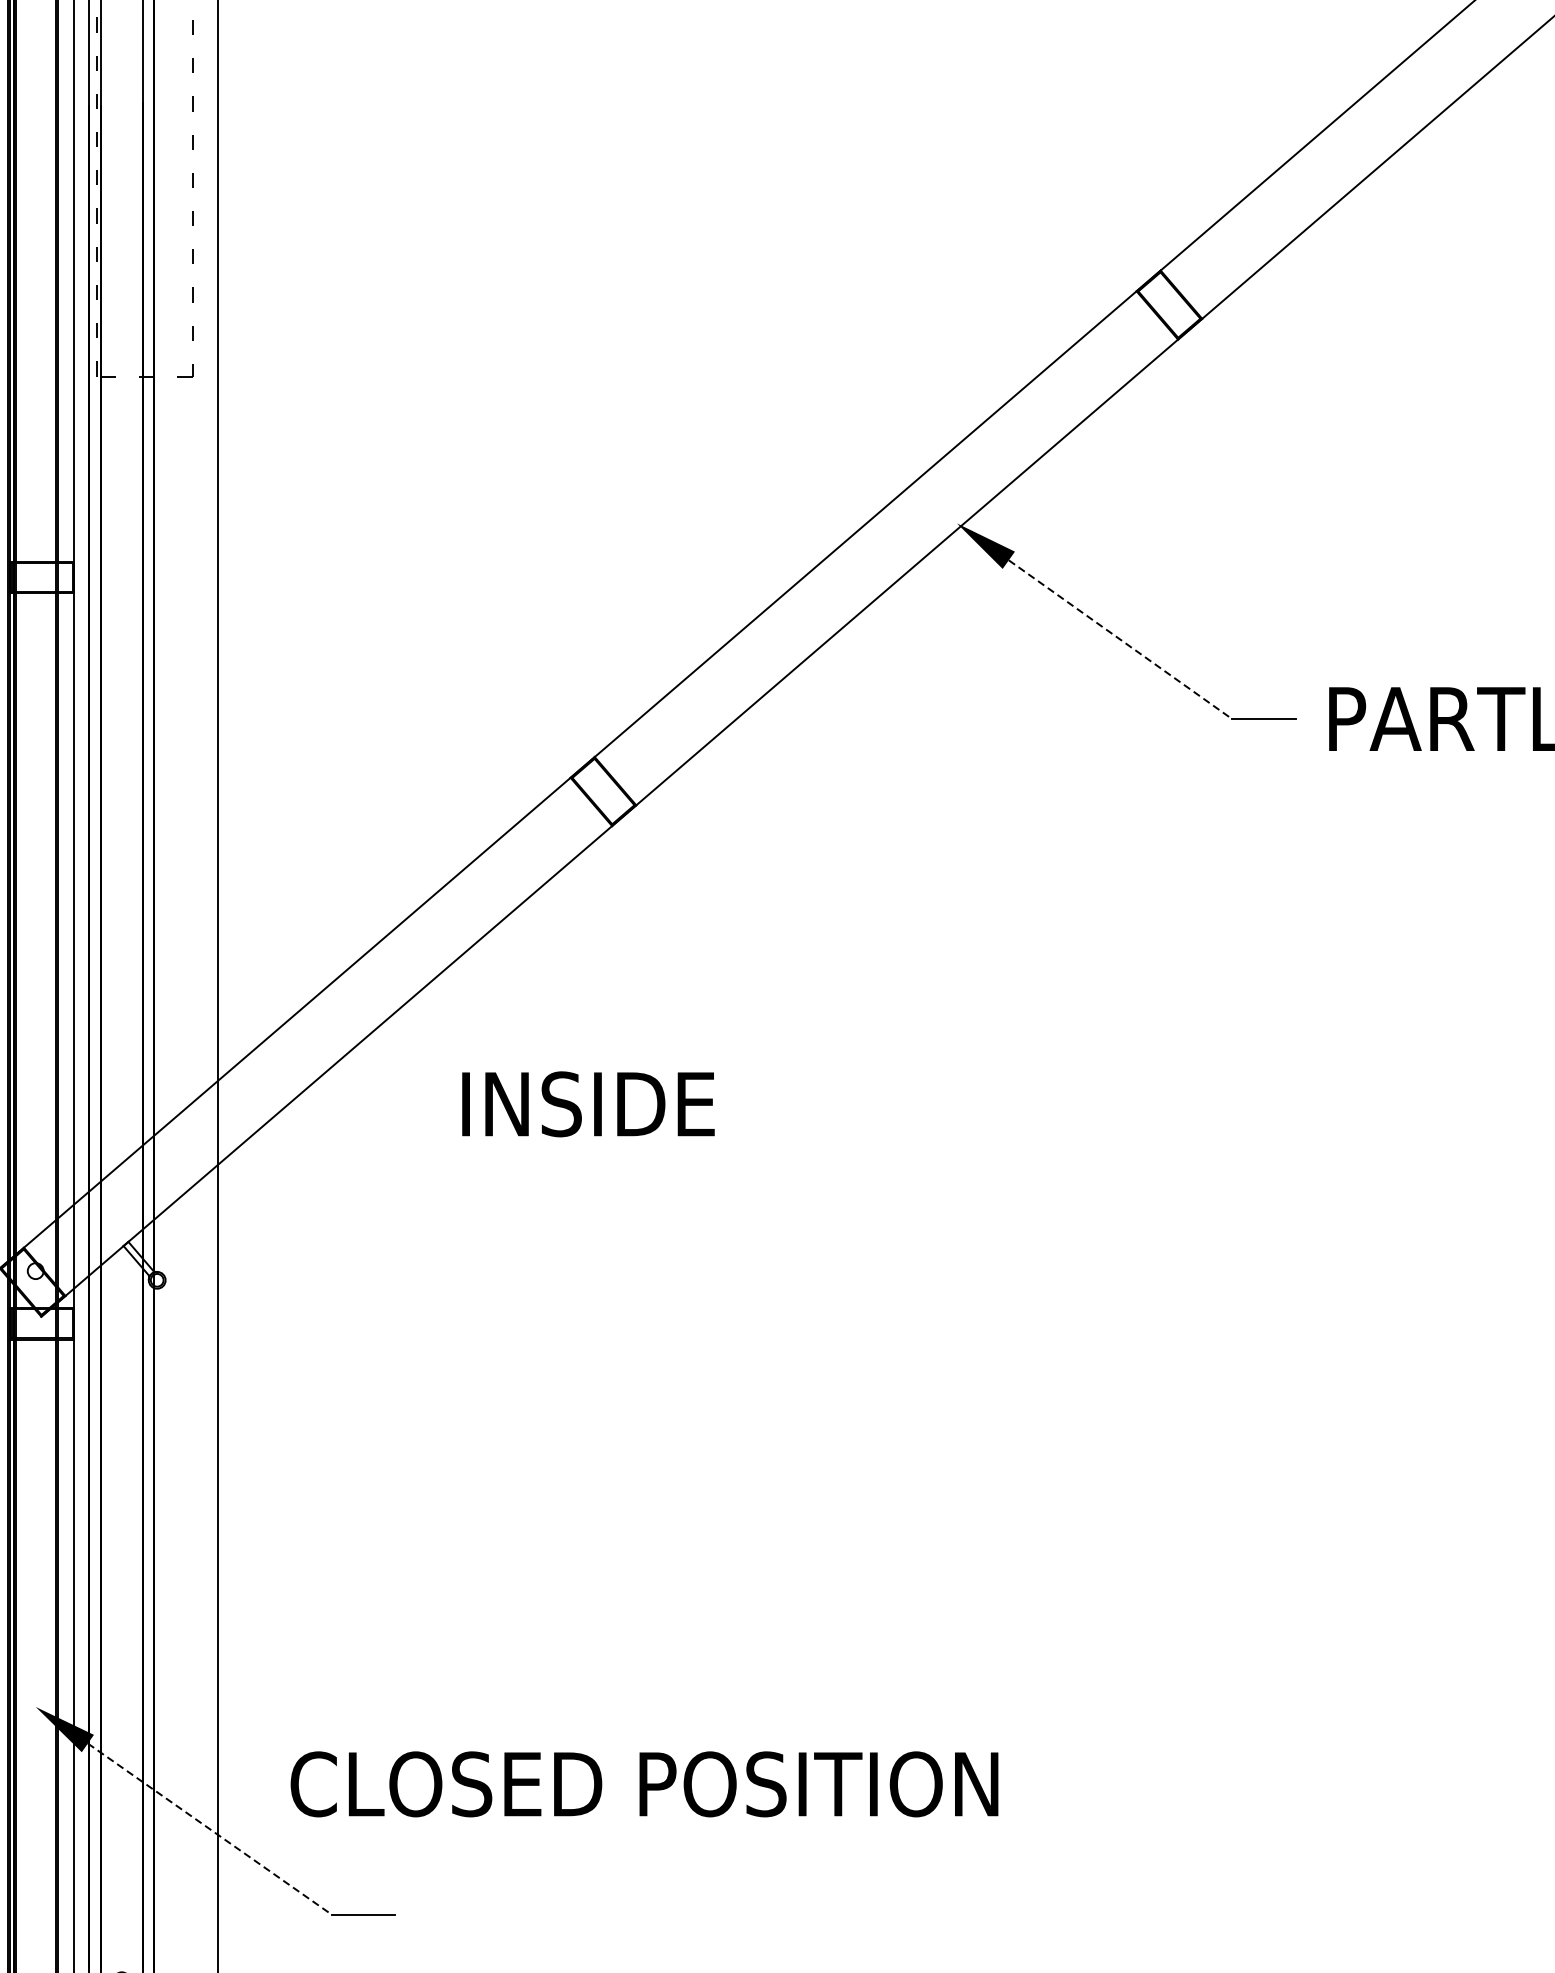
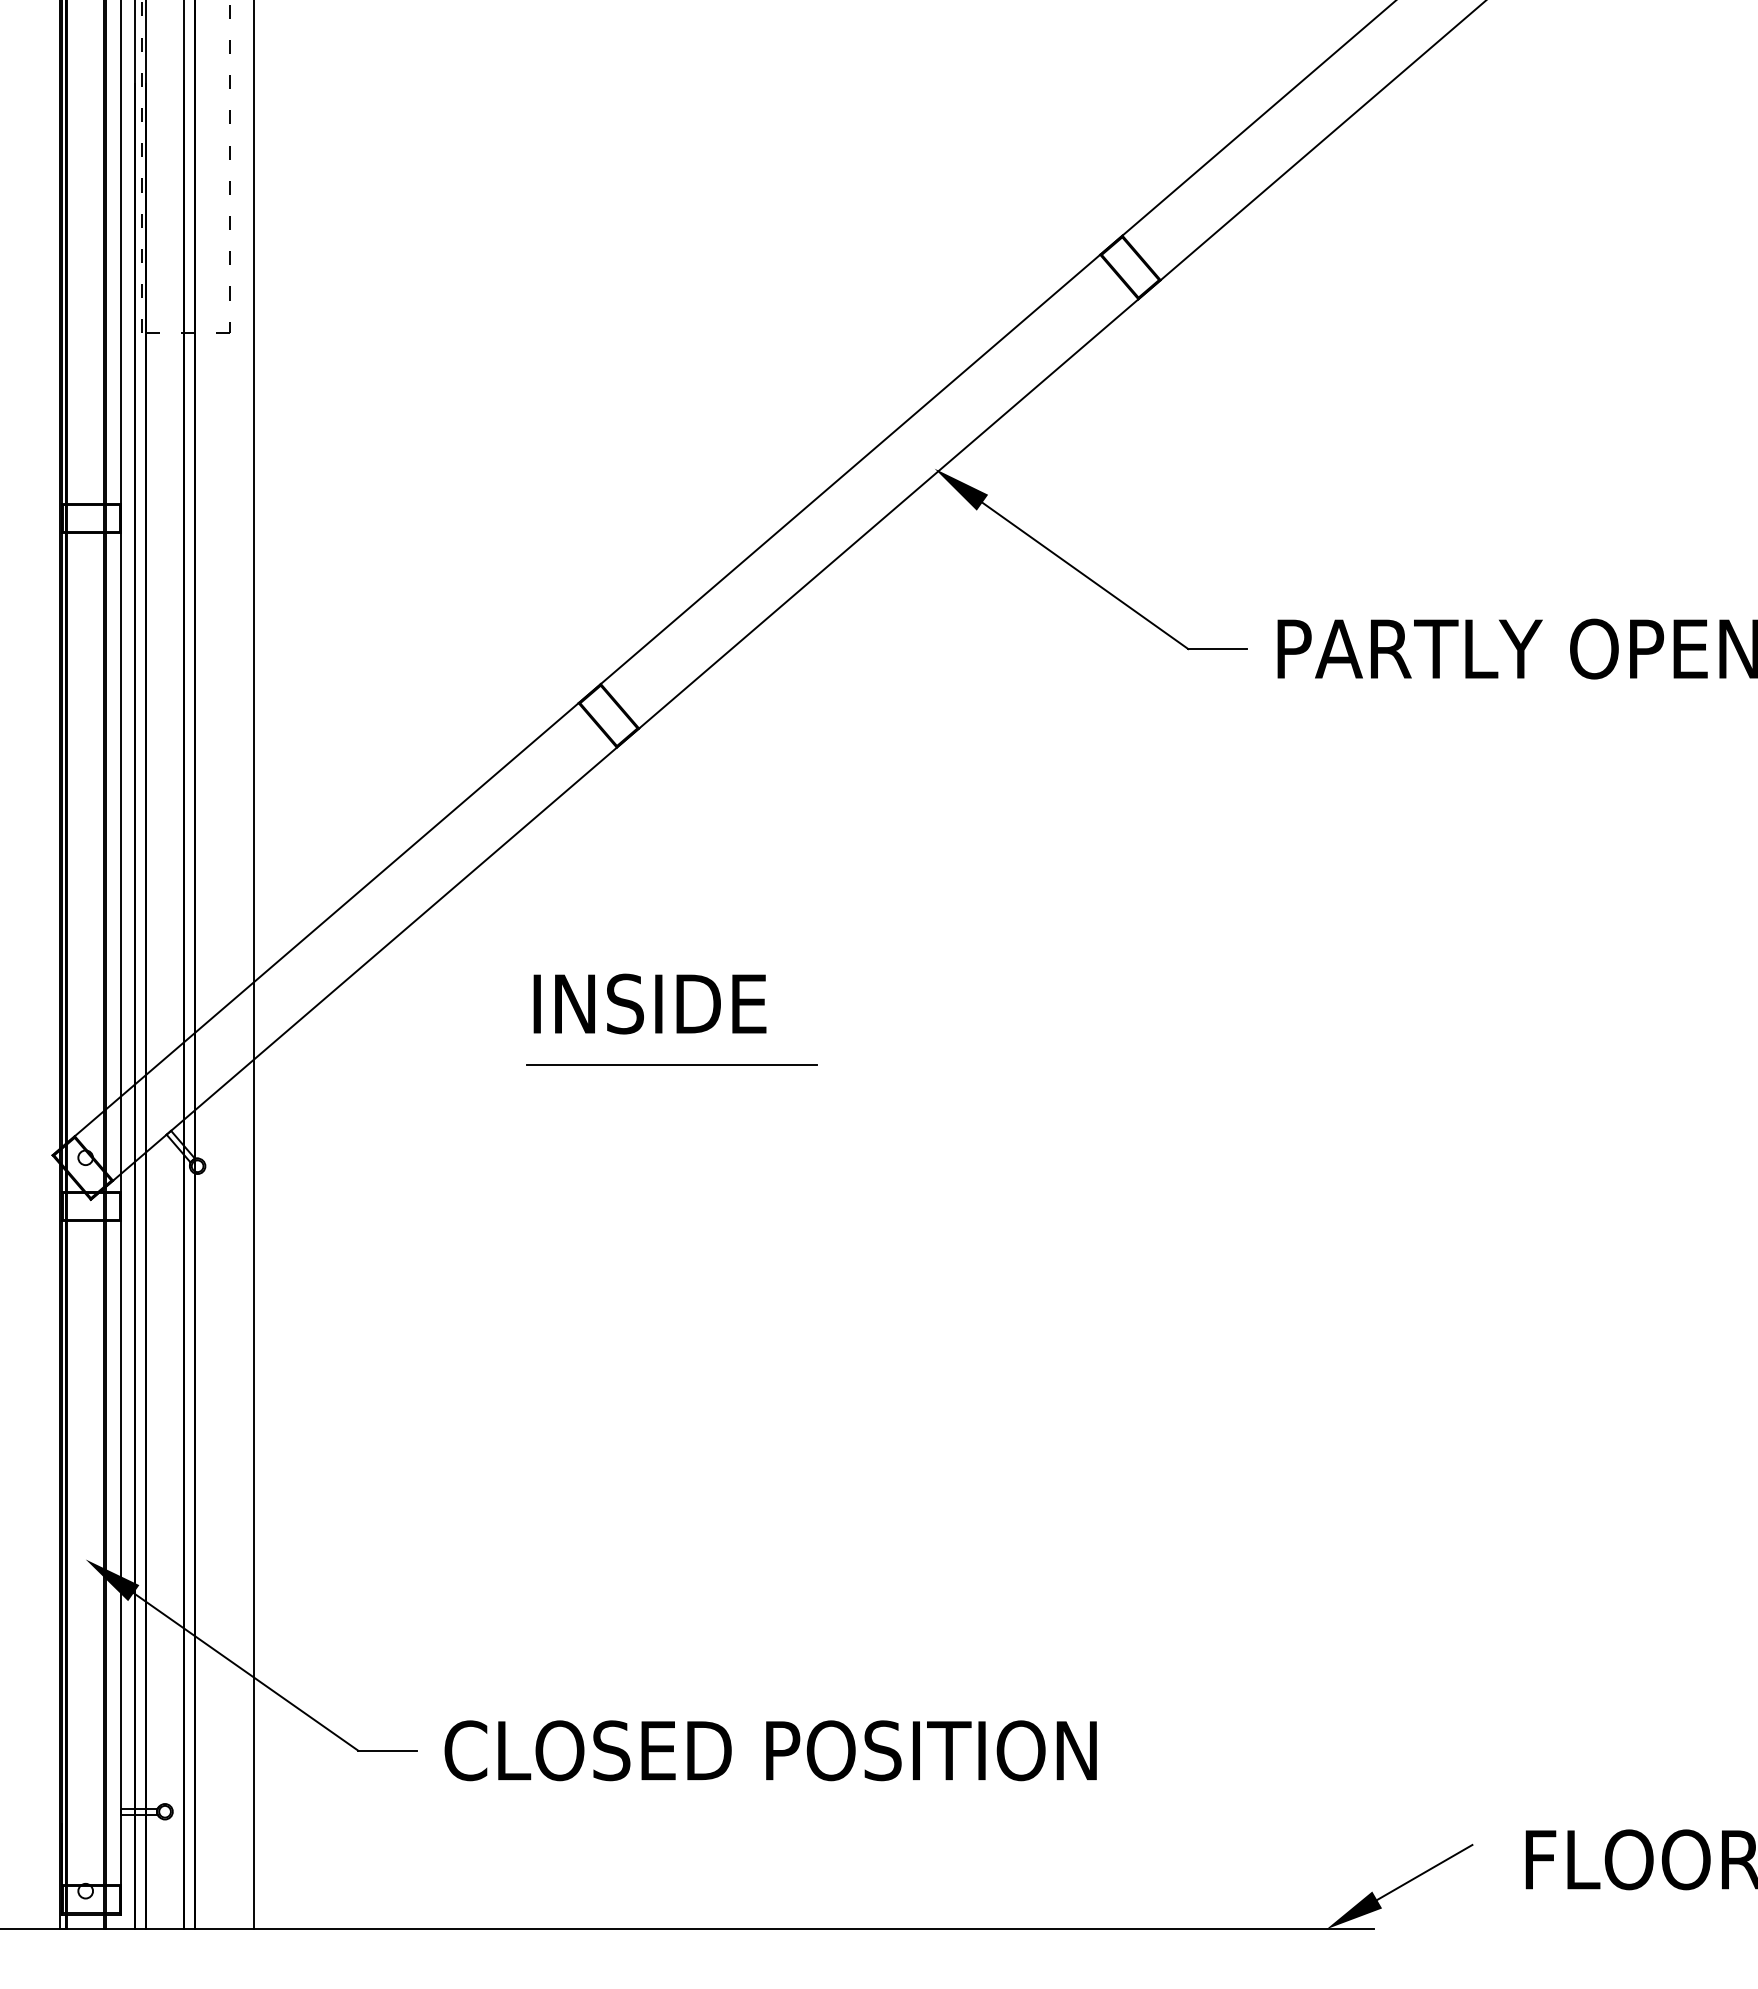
line: (1120, 640) -> (1085, 576), dashed -> solid
text: (587, 1103) -> (649, 1003), moved
line: (672, 1169) -> (672, 1064), added
text: (644, 1784) -> (770, 1750), moved
line: (210, 1829) -> (246, 1672), dashed -> solid

